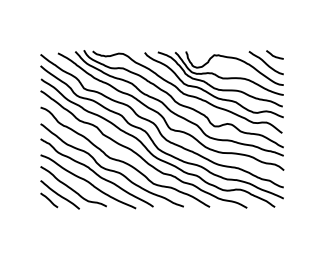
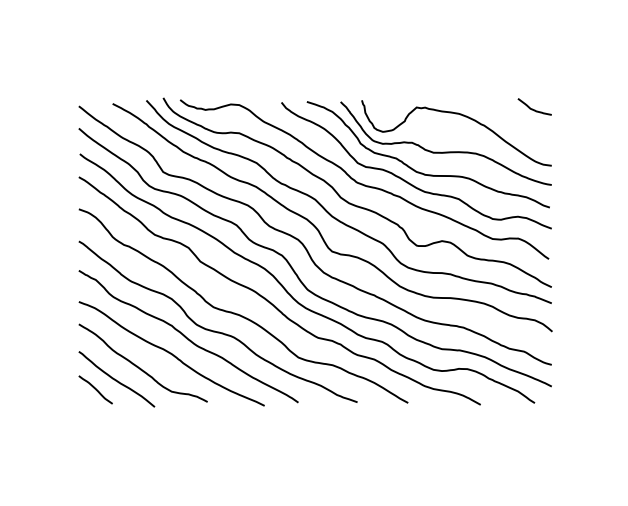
curve: (265, 63) -> (516, 123), removed

